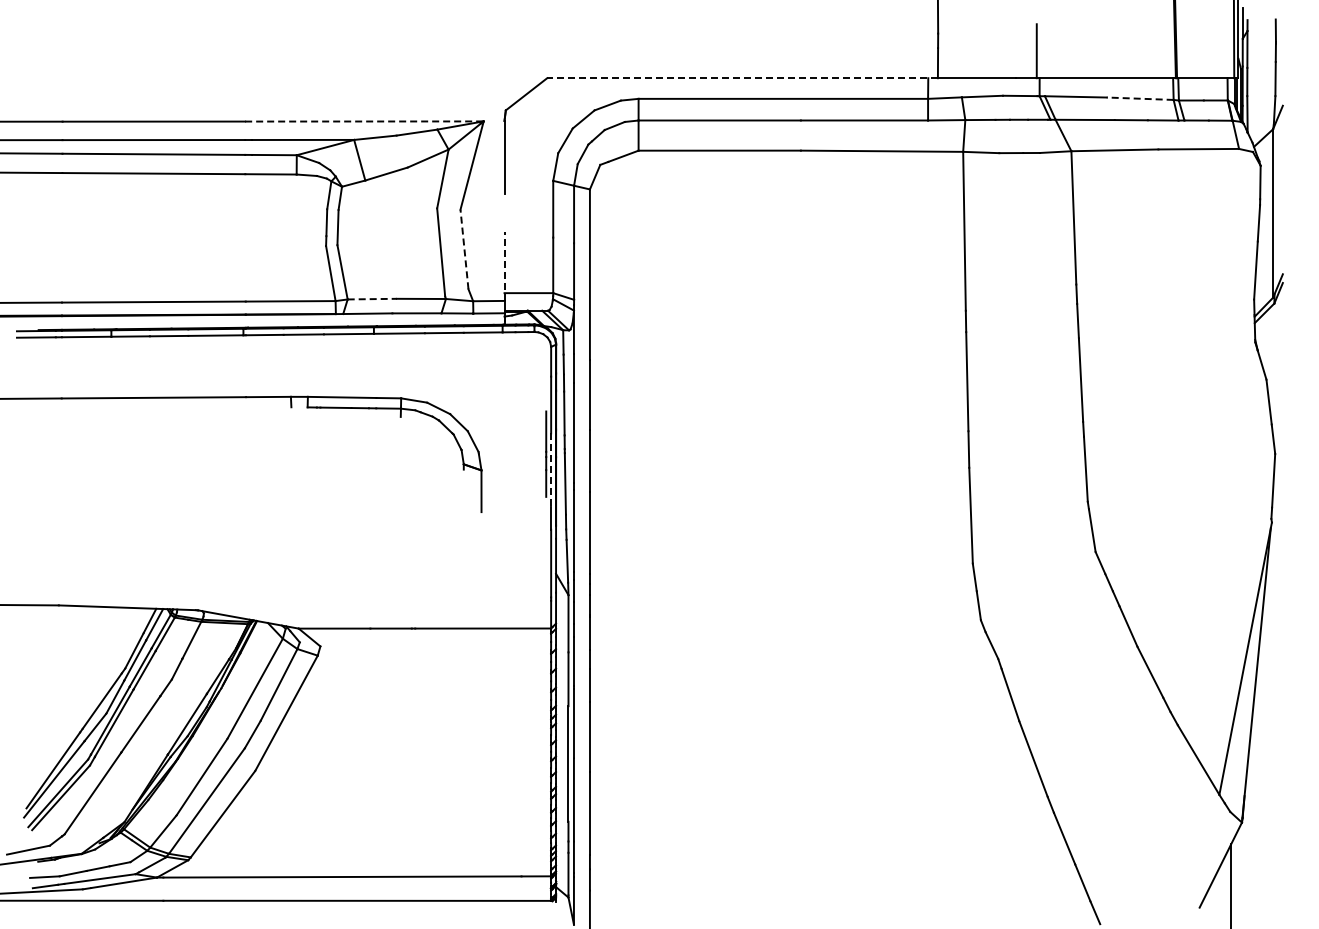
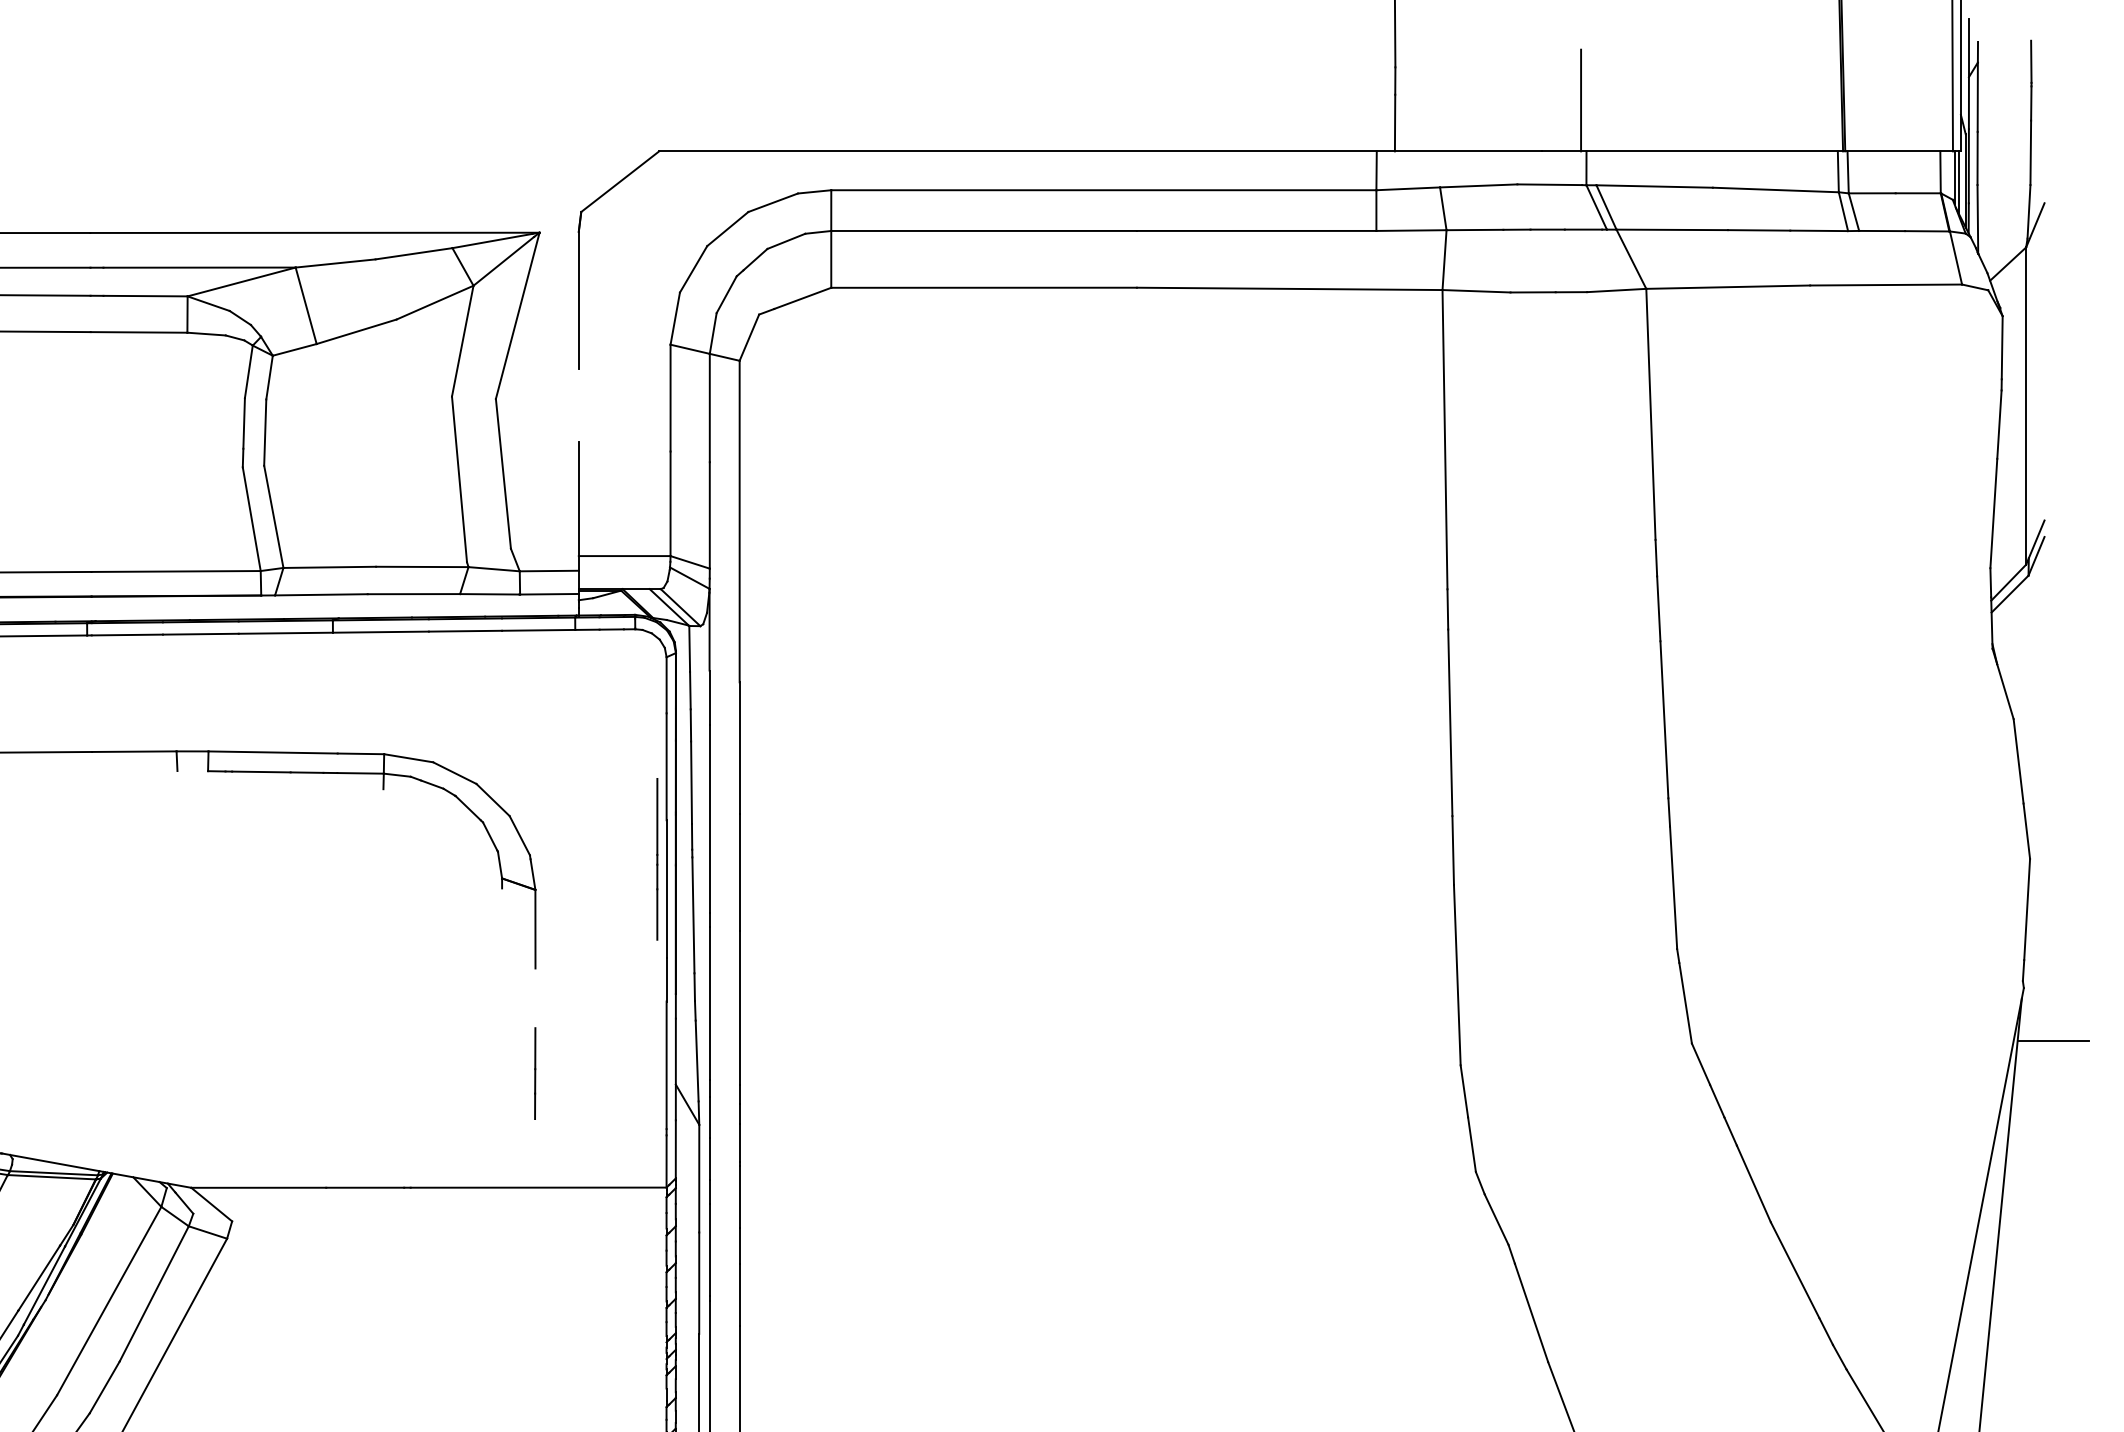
line: (742, 78) -> (1026, 151), dashed -> solid
line: (1139, 98) -> (1774, 189), dashed -> solid
line: (364, 121) -> (315, 232), dashed -> solid
line: (464, 249) -> (503, 473), dashed -> solid
line: (504, 266) -> (578, 505), dashed -> solid
line: (372, 299) -> (330, 568), dashed -> solid
line: (551, 470) -> (667, 890), dashed -> solid
line: (1287, 550) -> (2053, 1040), added
line: (481, 567) -> (535, 1072), added

